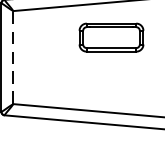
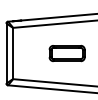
part: (110, 37) -> (66, 53), moved
line: (14, 57) -> (13, 53), dashed -> solid

